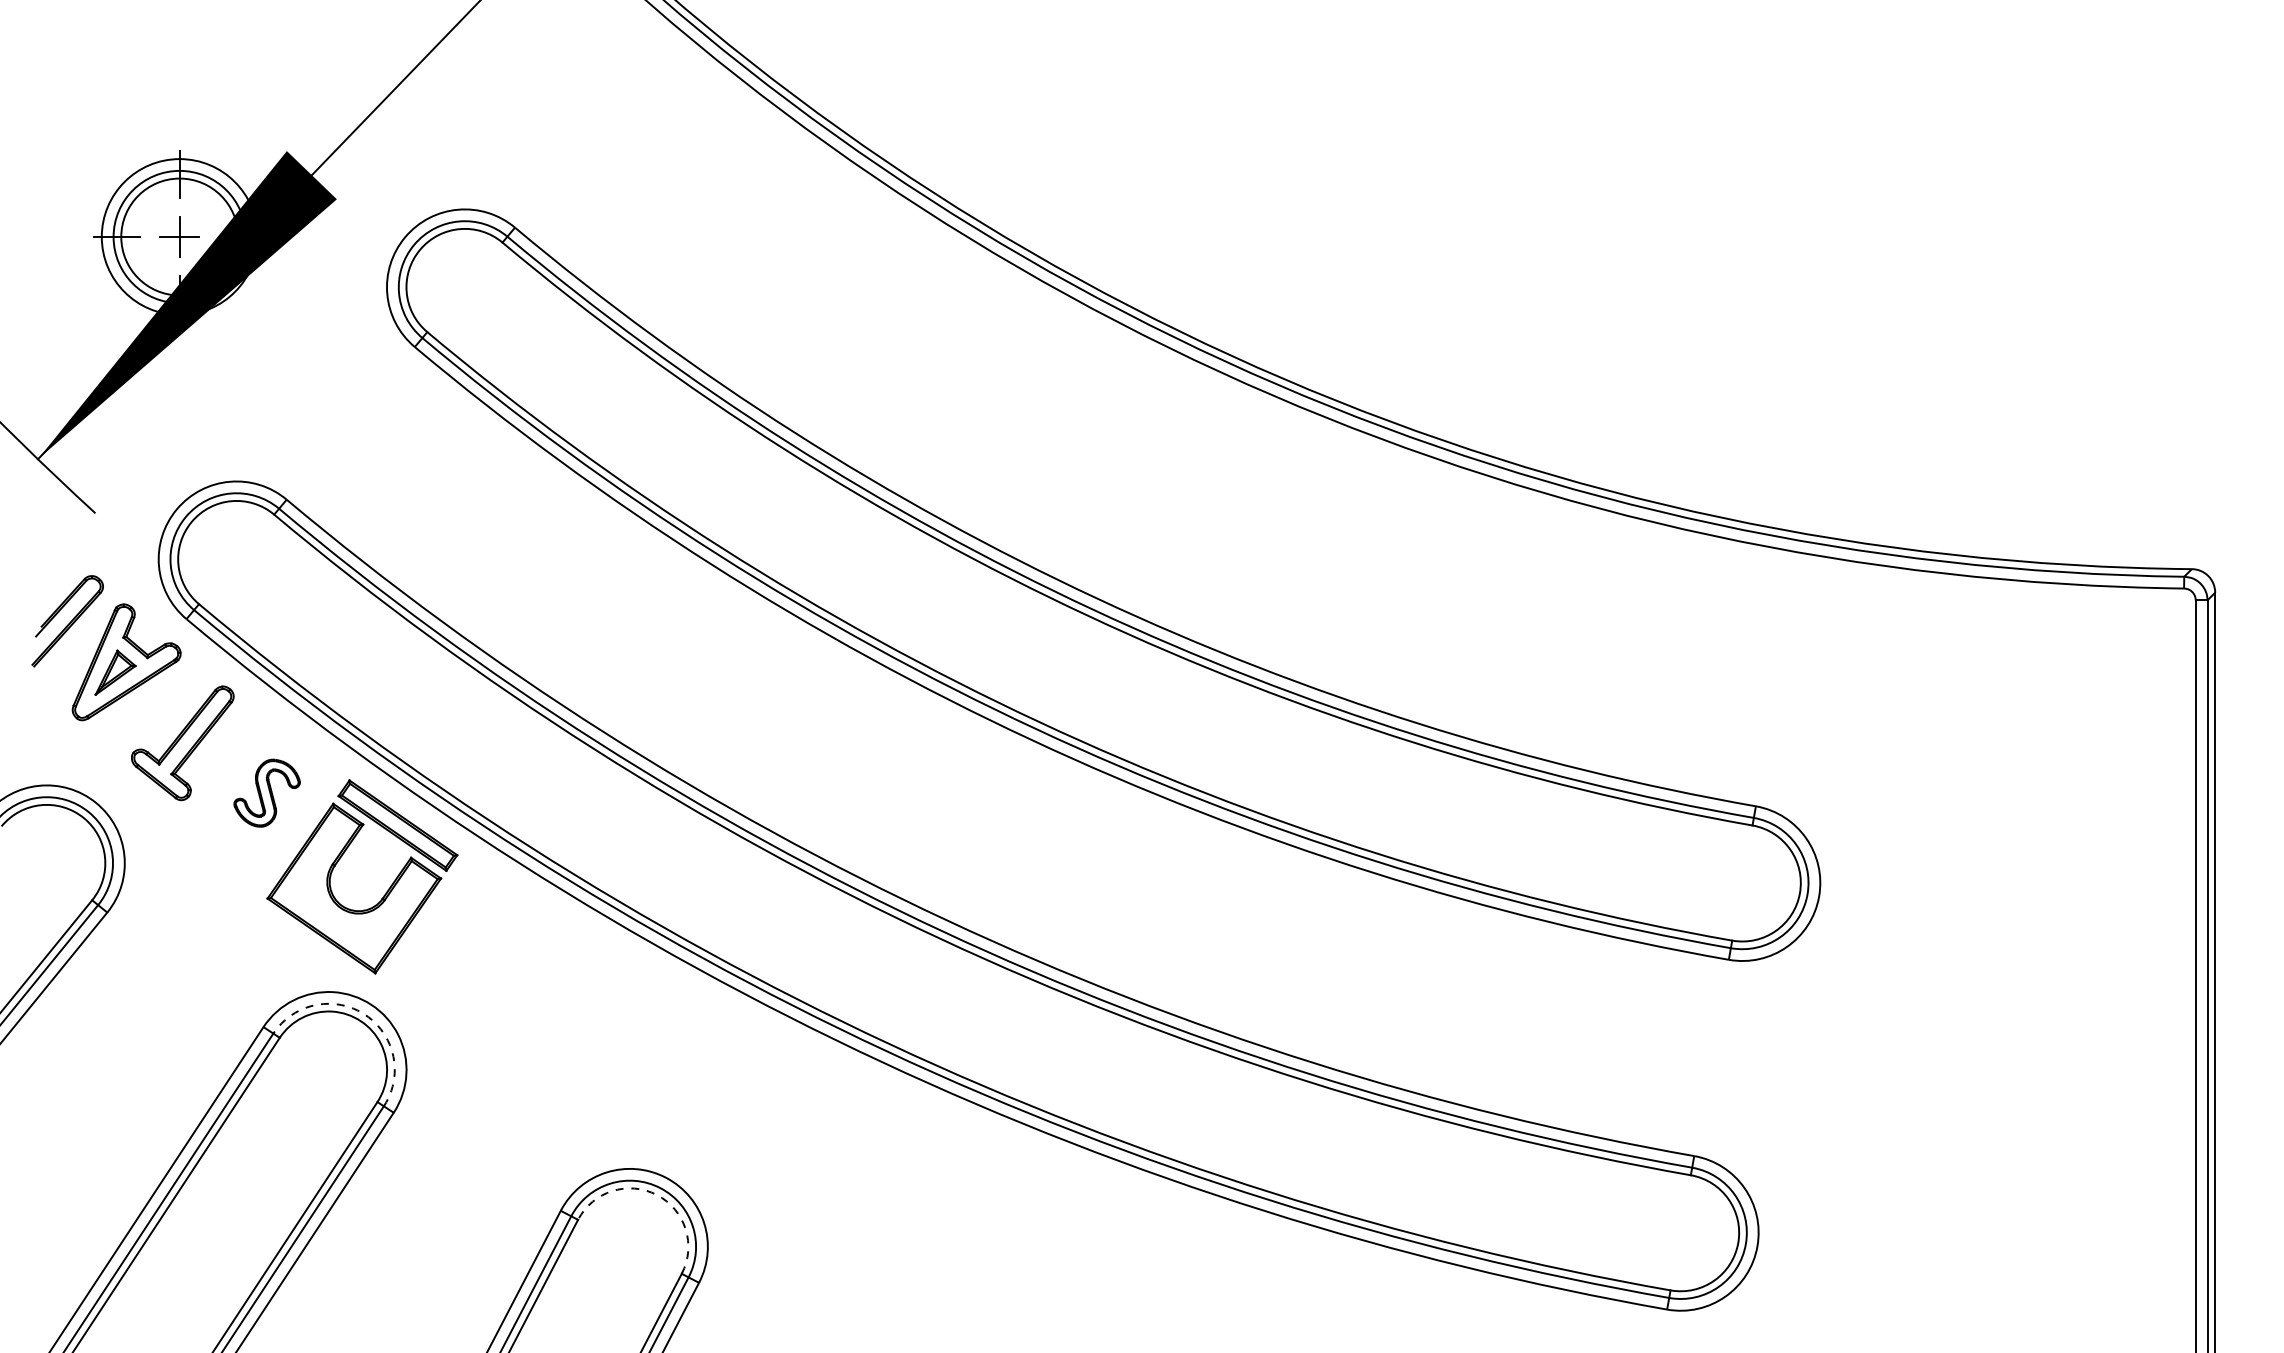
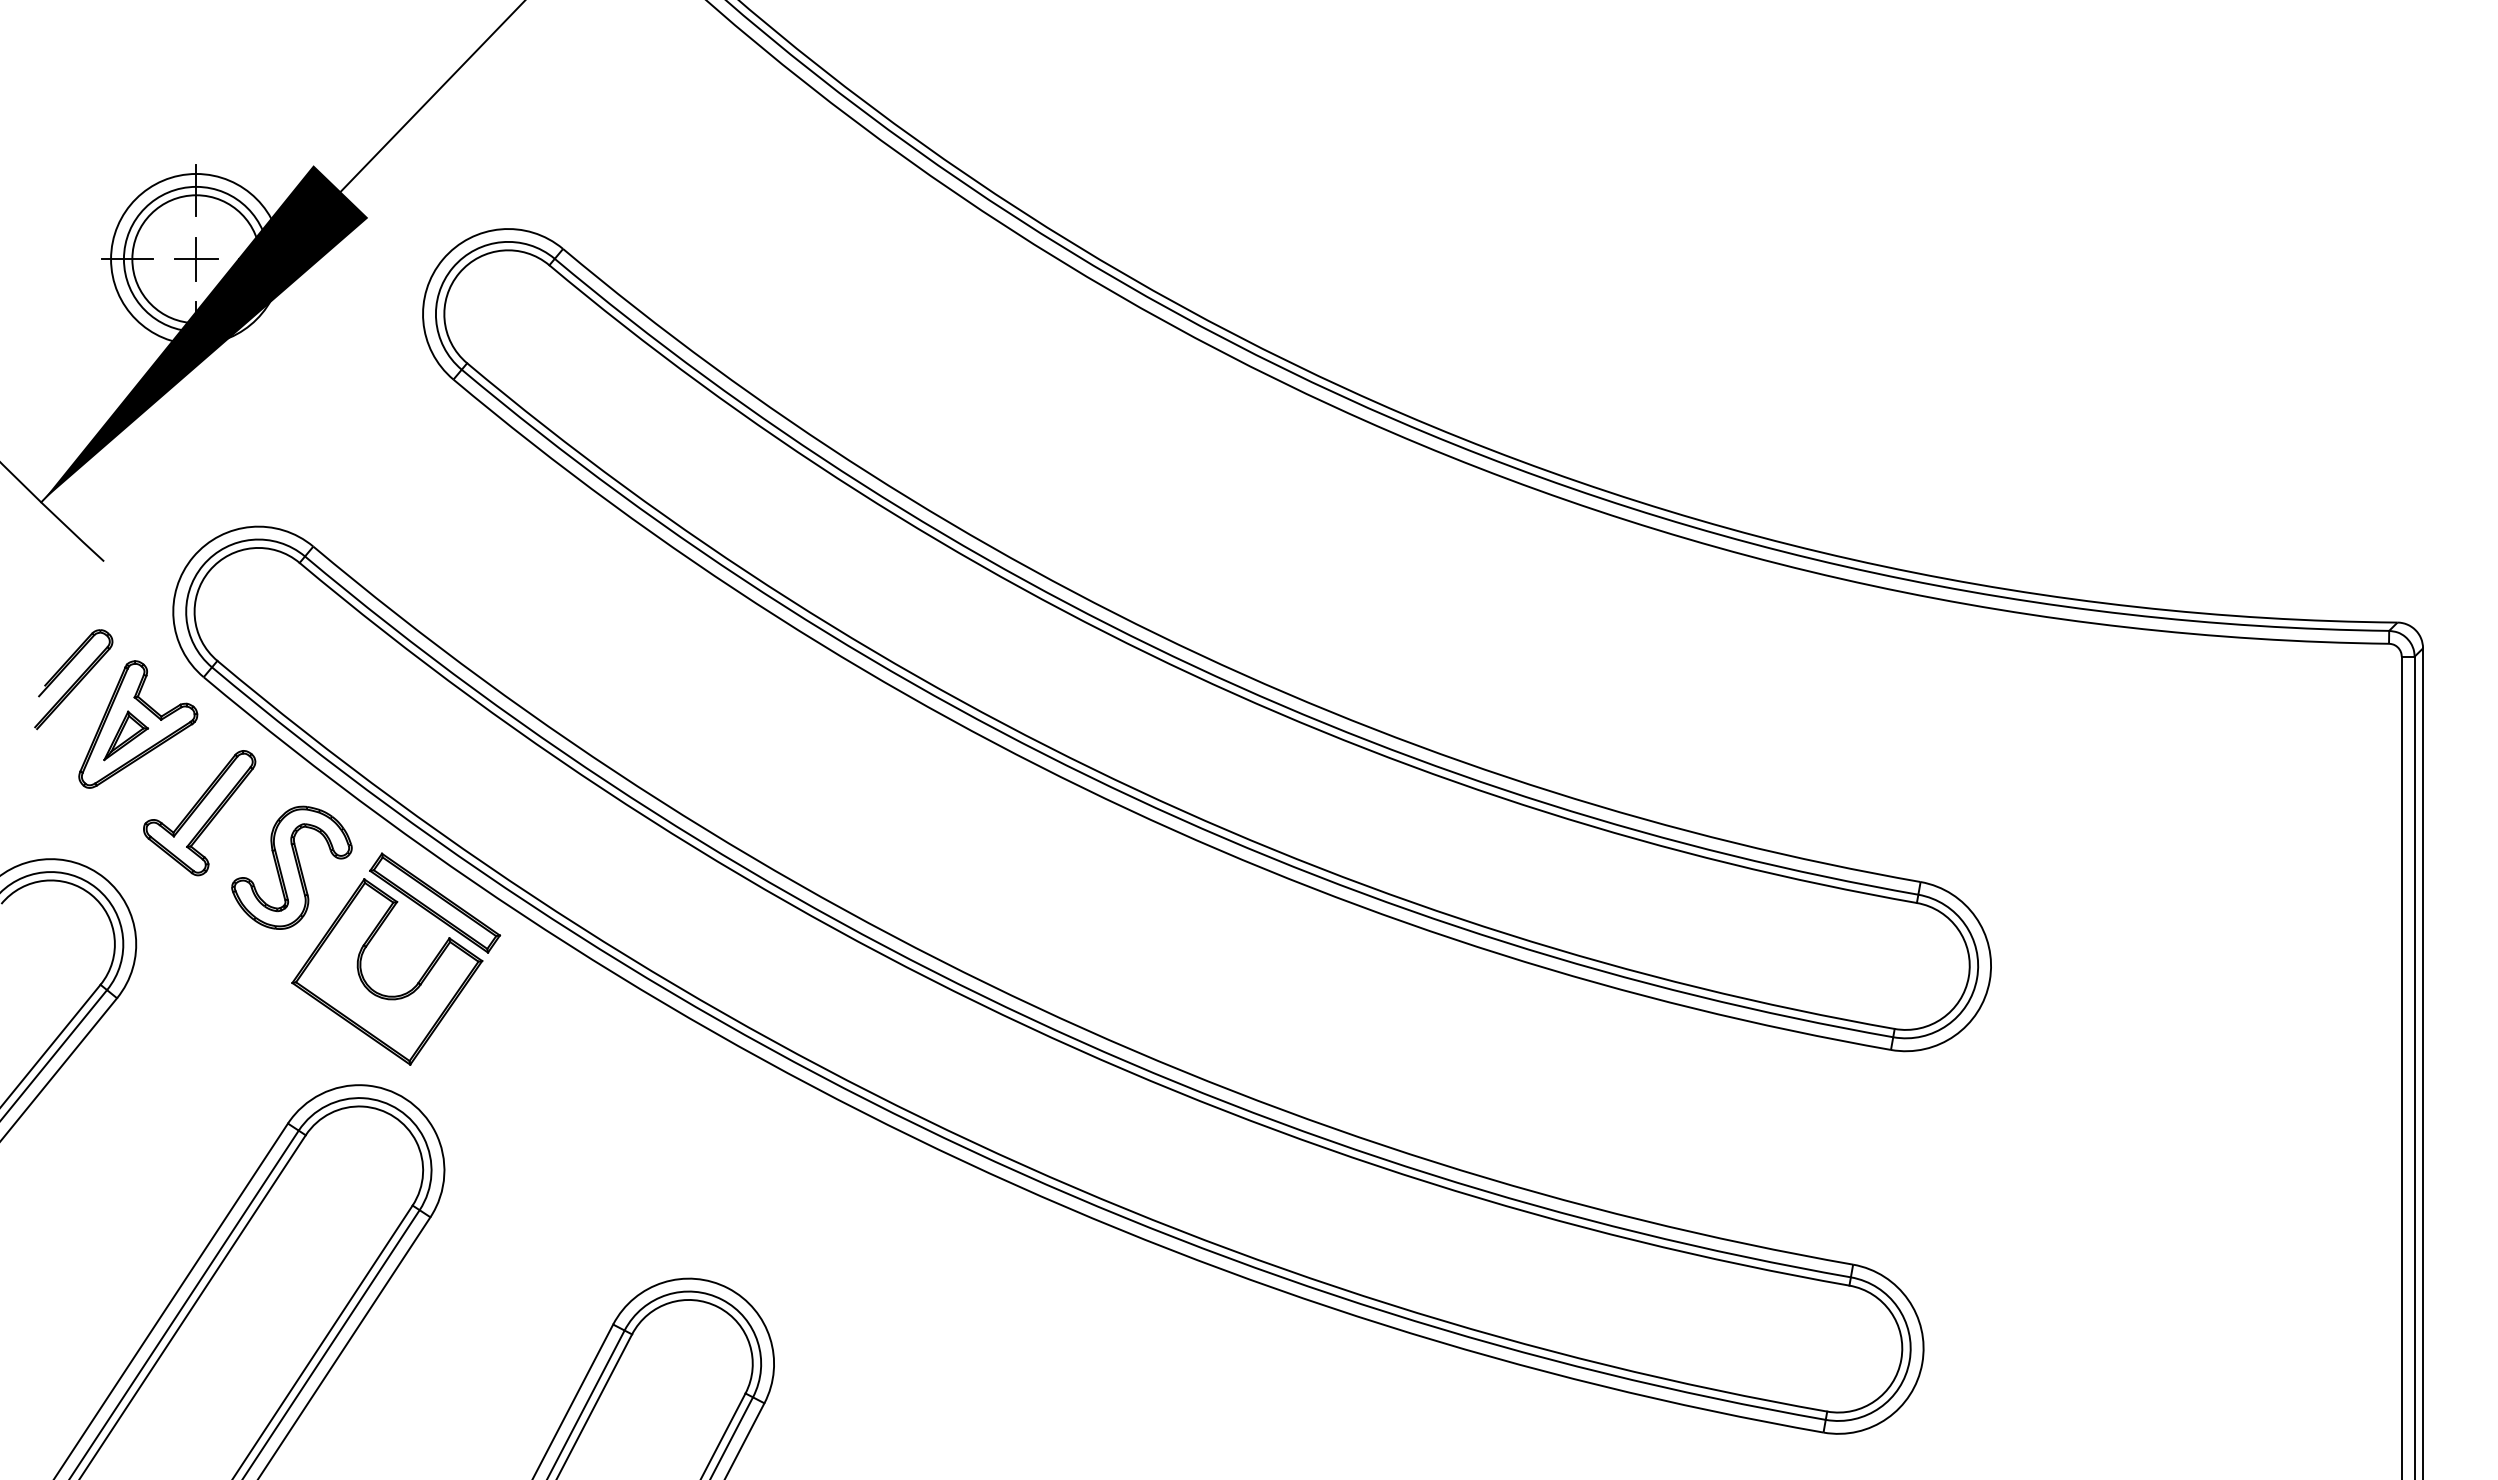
part: (266, 793) -> (291, 867), size x1.67
arc: (364, 1014) -> (398, 1109), dashed -> solid
arc: (657, 1195) -> (718, 1307), dashed -> solid

